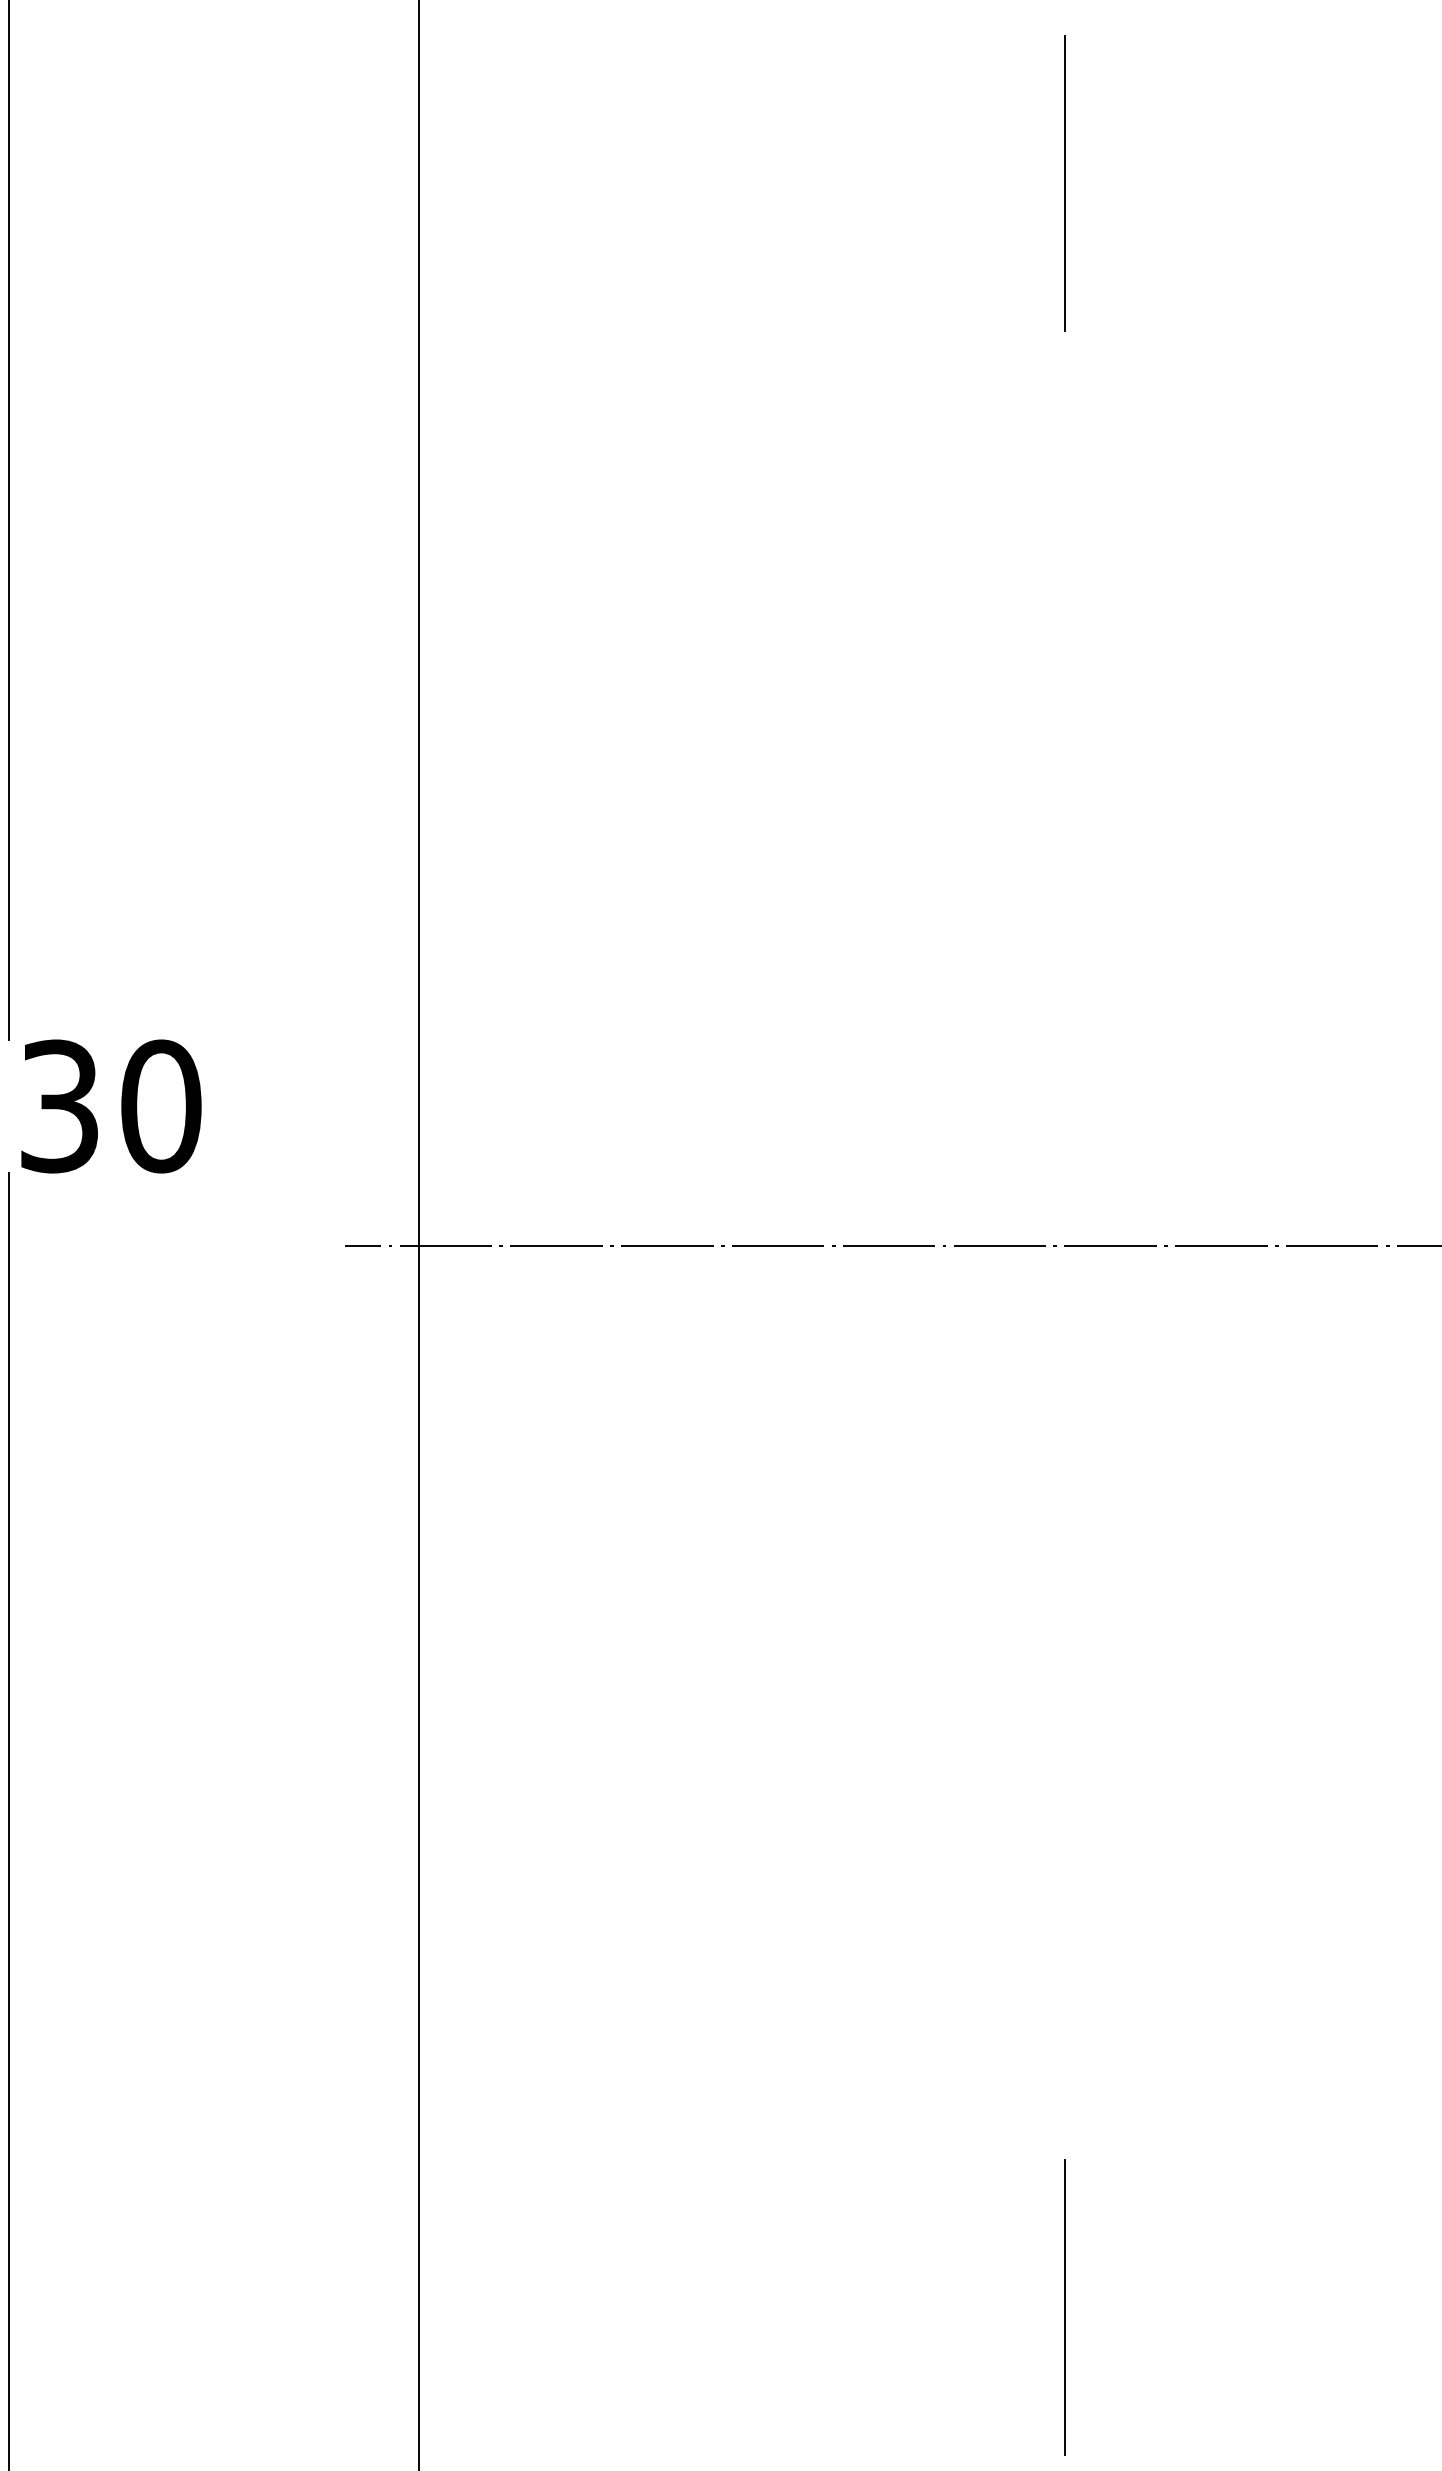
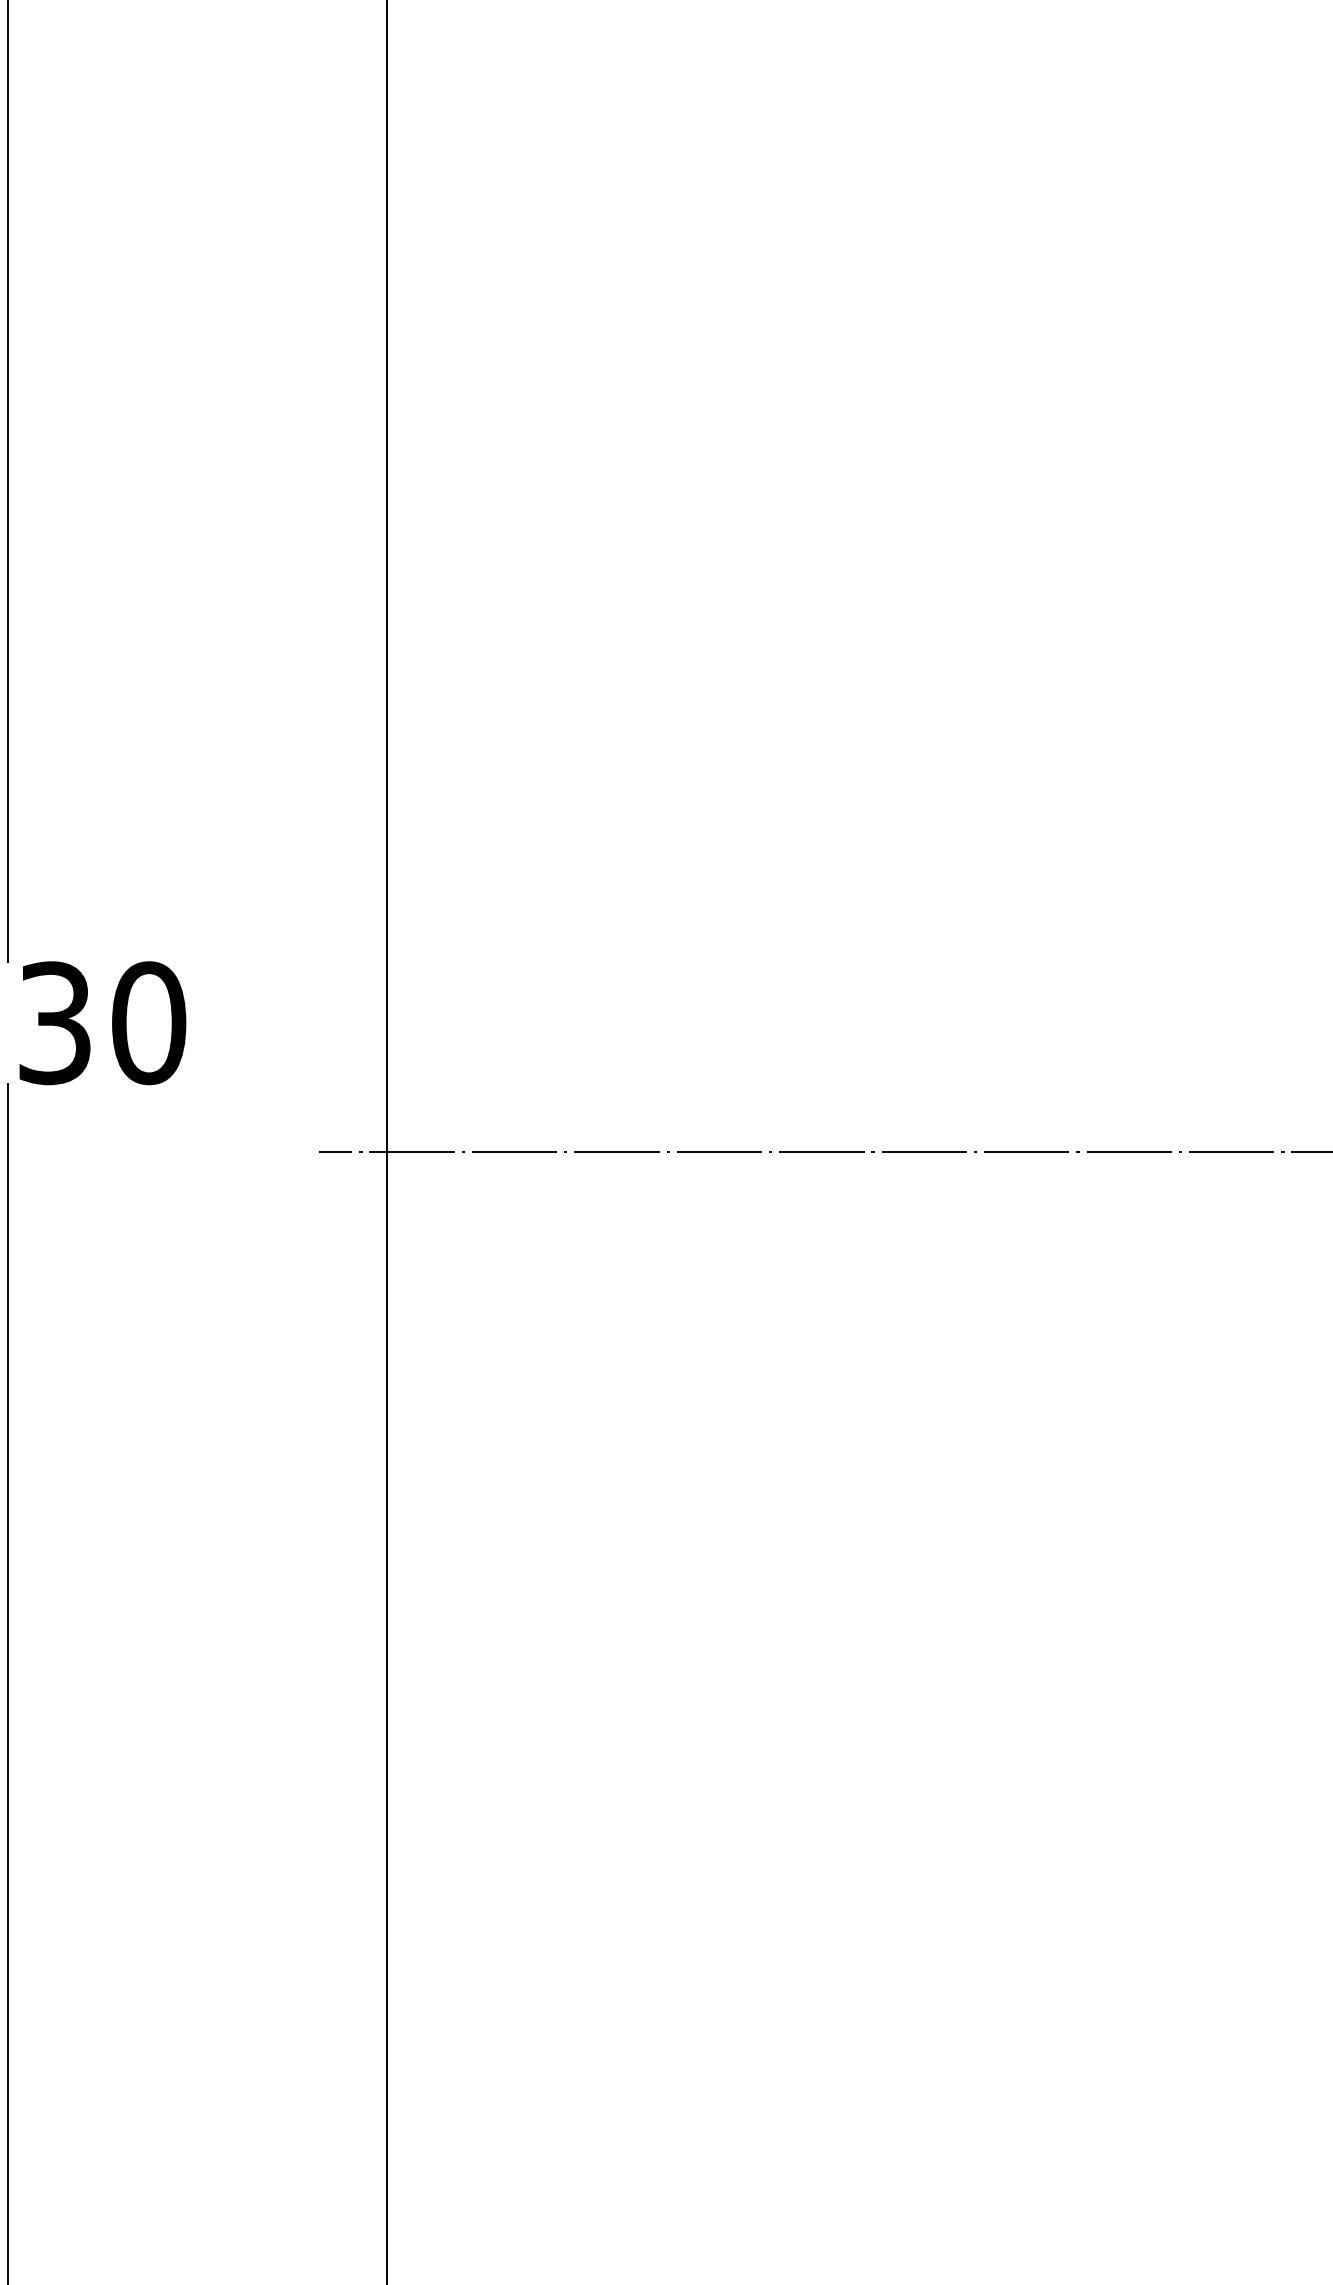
line: (1065, 183) -> (985, 169), removed
line: (1064, 2307) -> (984, 2133), removed

